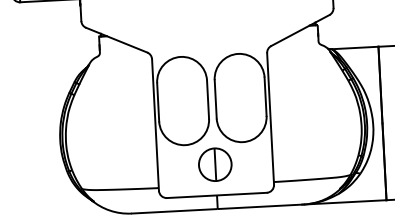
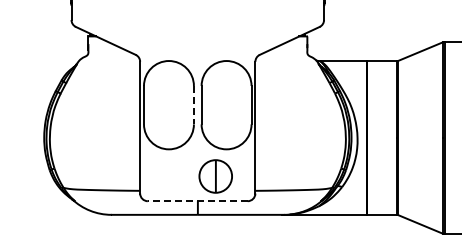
line: (207, 100) -> (193, 105), solid -> dashed
part: (215, 164) -> (215, 176), moved
line: (216, 195) -> (197, 201), solid -> dashed

